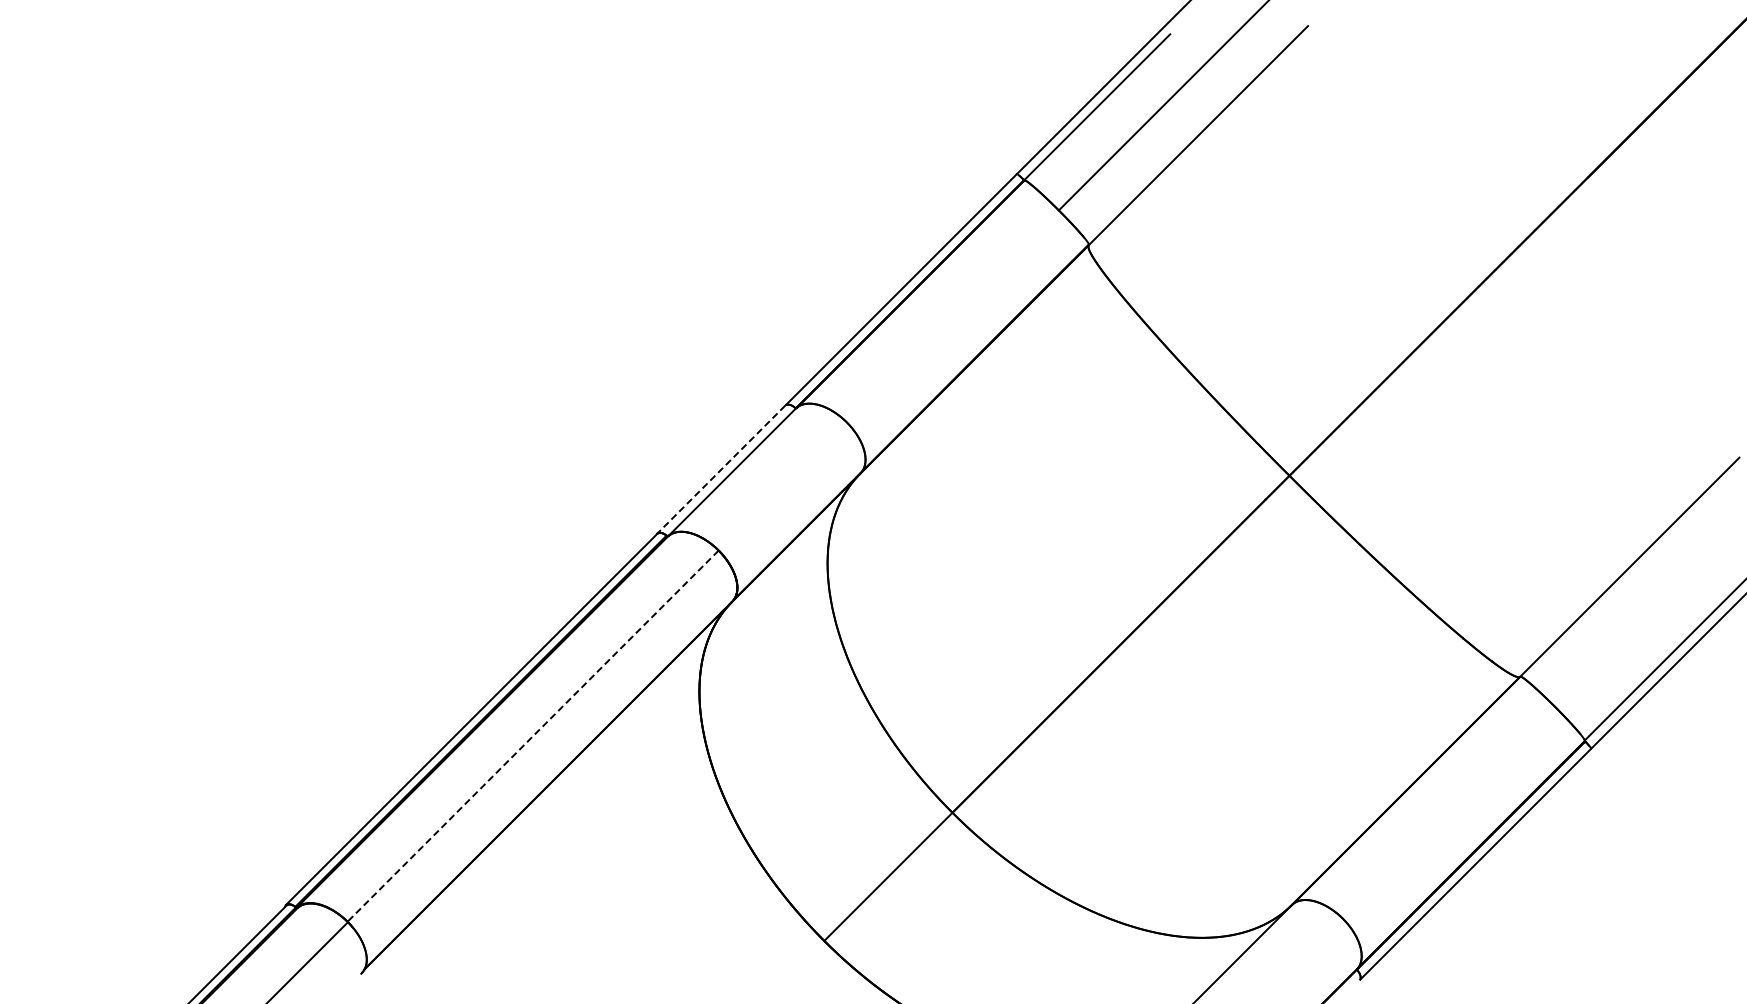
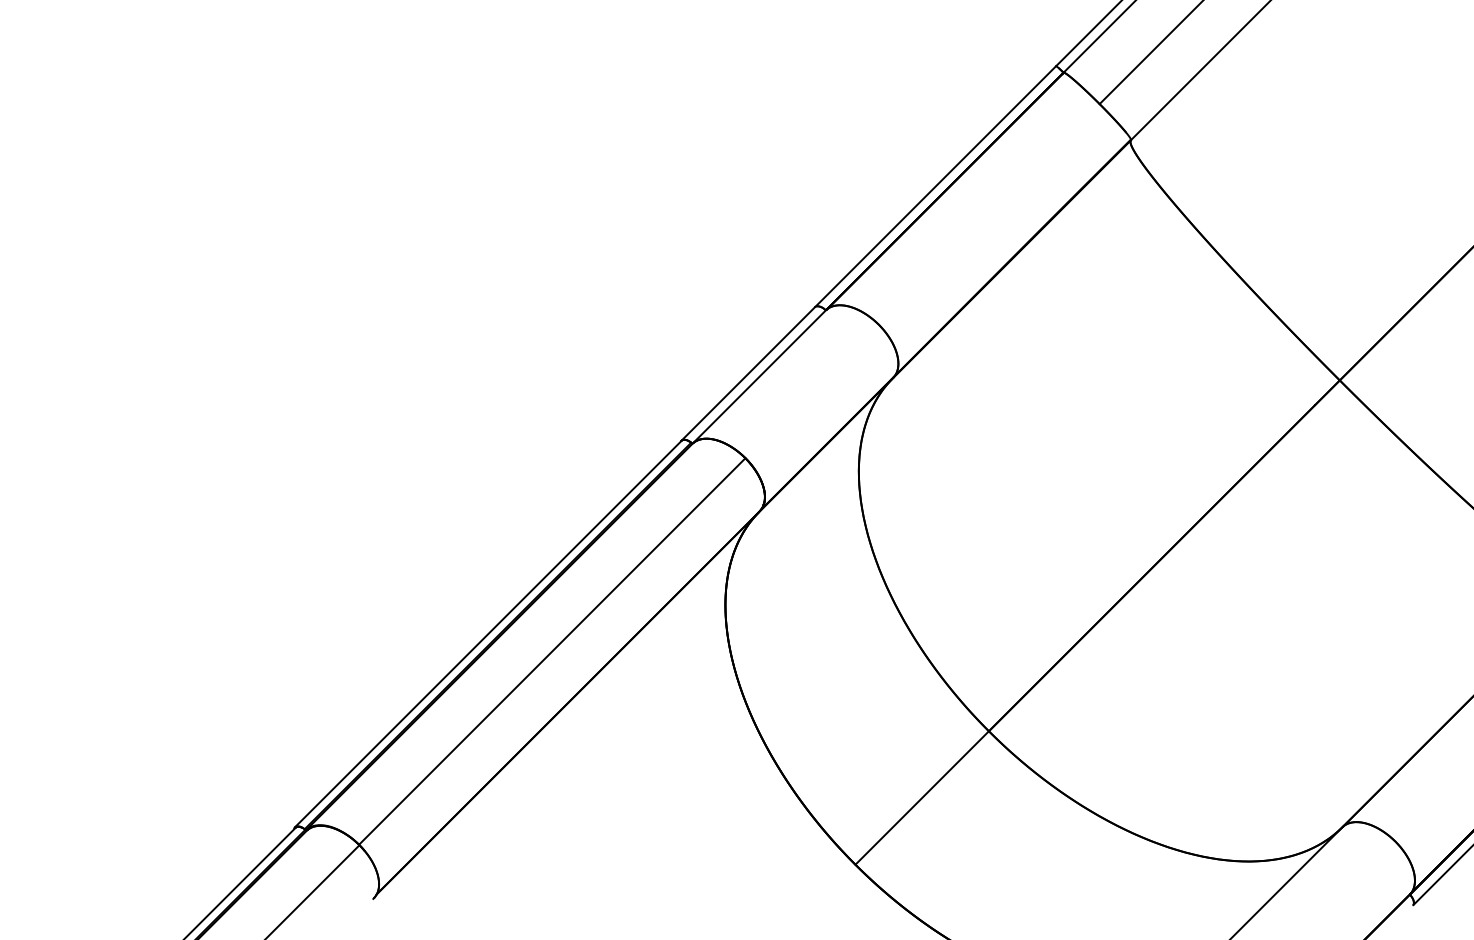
line: (721, 469) -> (748, 373), dashed -> solid
line: (532, 736) -> (551, 651), dashed -> solid

